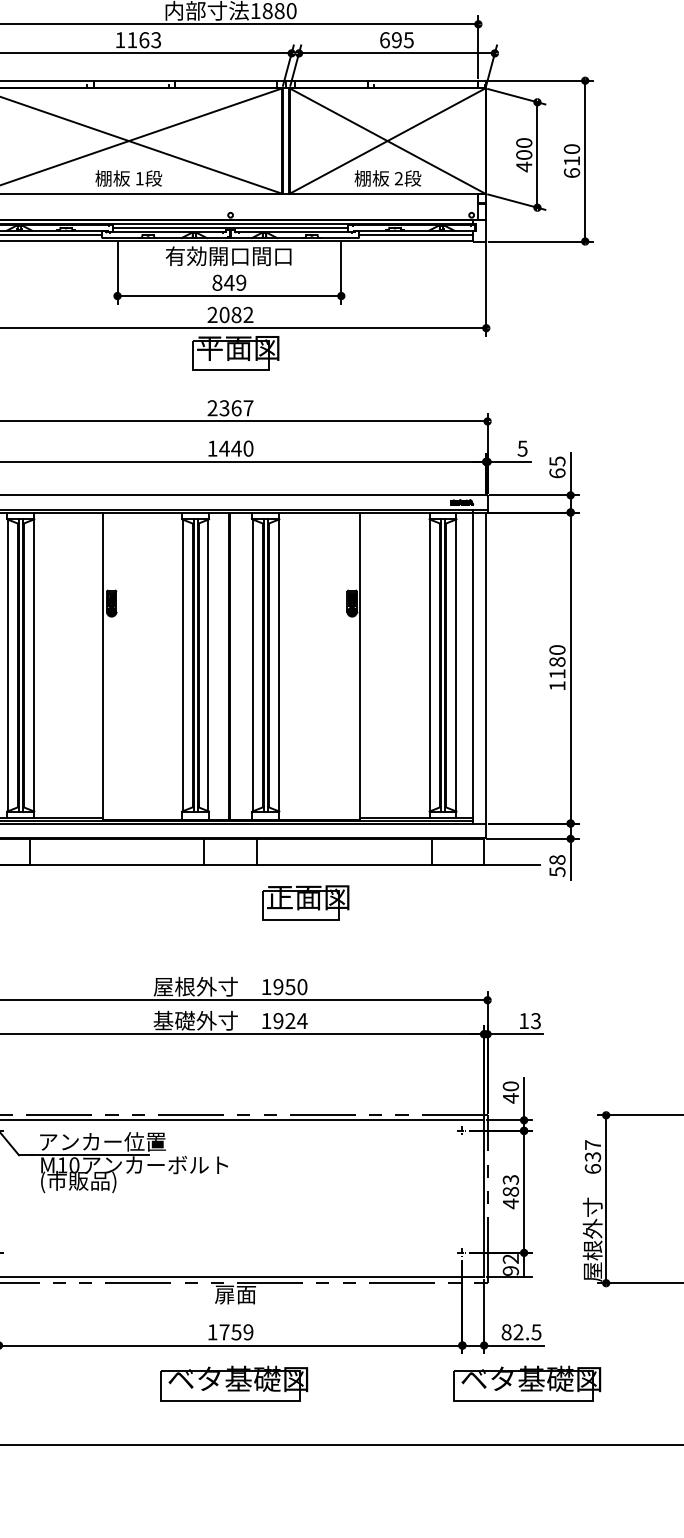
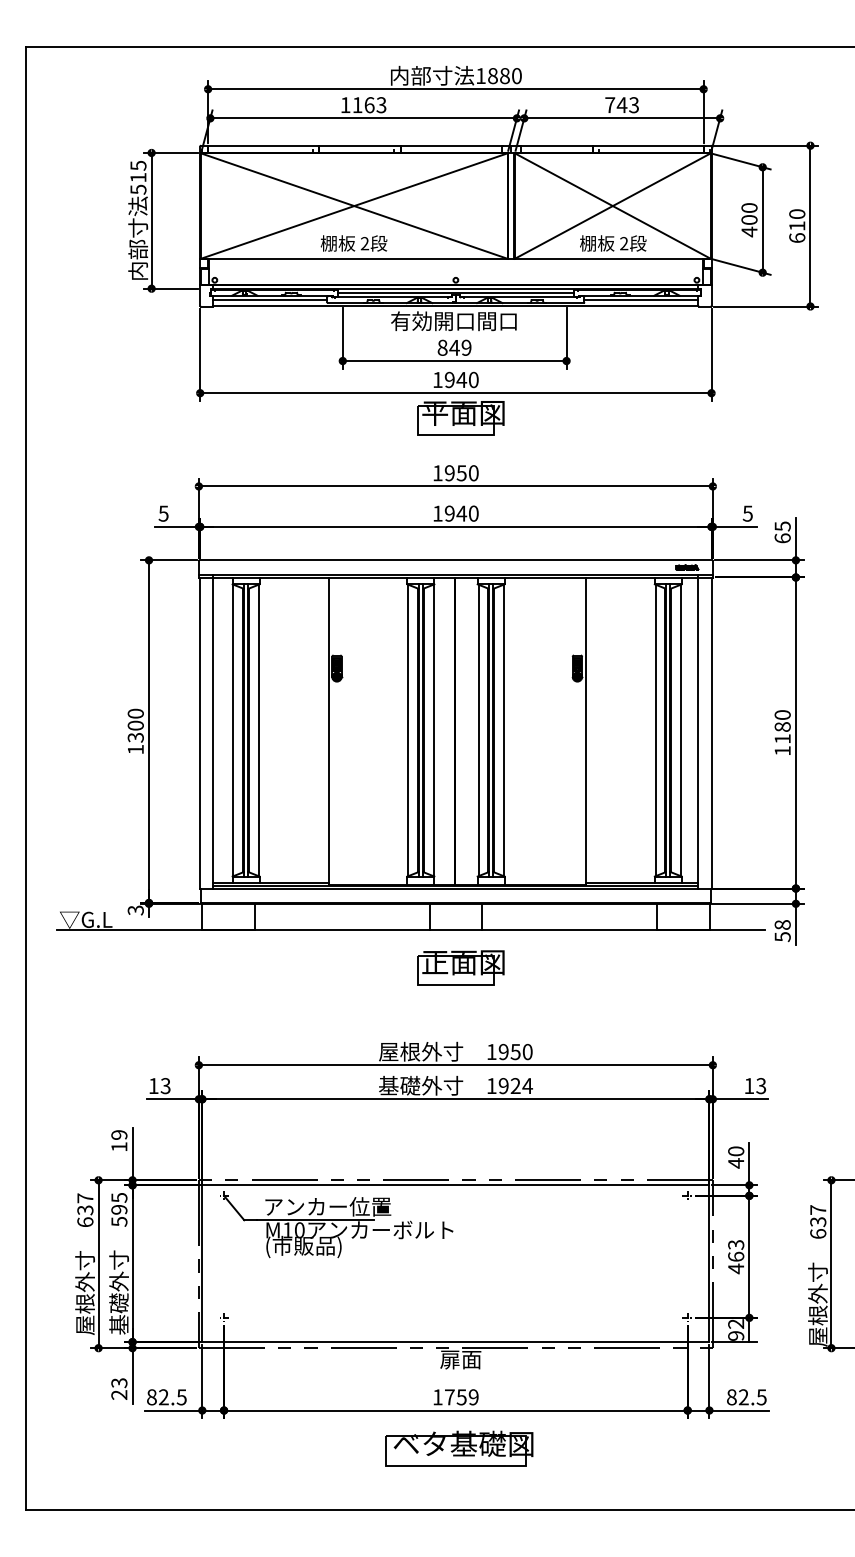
text: (396, 40) -> (621, 105), 695 -> 743
text: (139, 178) -> (364, 243), 1 -> 2
text: (230, 314) -> (455, 379), 2082 -> 1940
text: (230, 408) -> (455, 473), 2367 -> 1950
text: (224, 448) -> (449, 513), 1440 -> 1940
part: (305, 902) -> (460, 967), moved
text: (511, 1191) -> (736, 1256), 483 -> 463
part: (527, 1383) -> (752, 1448), removed

